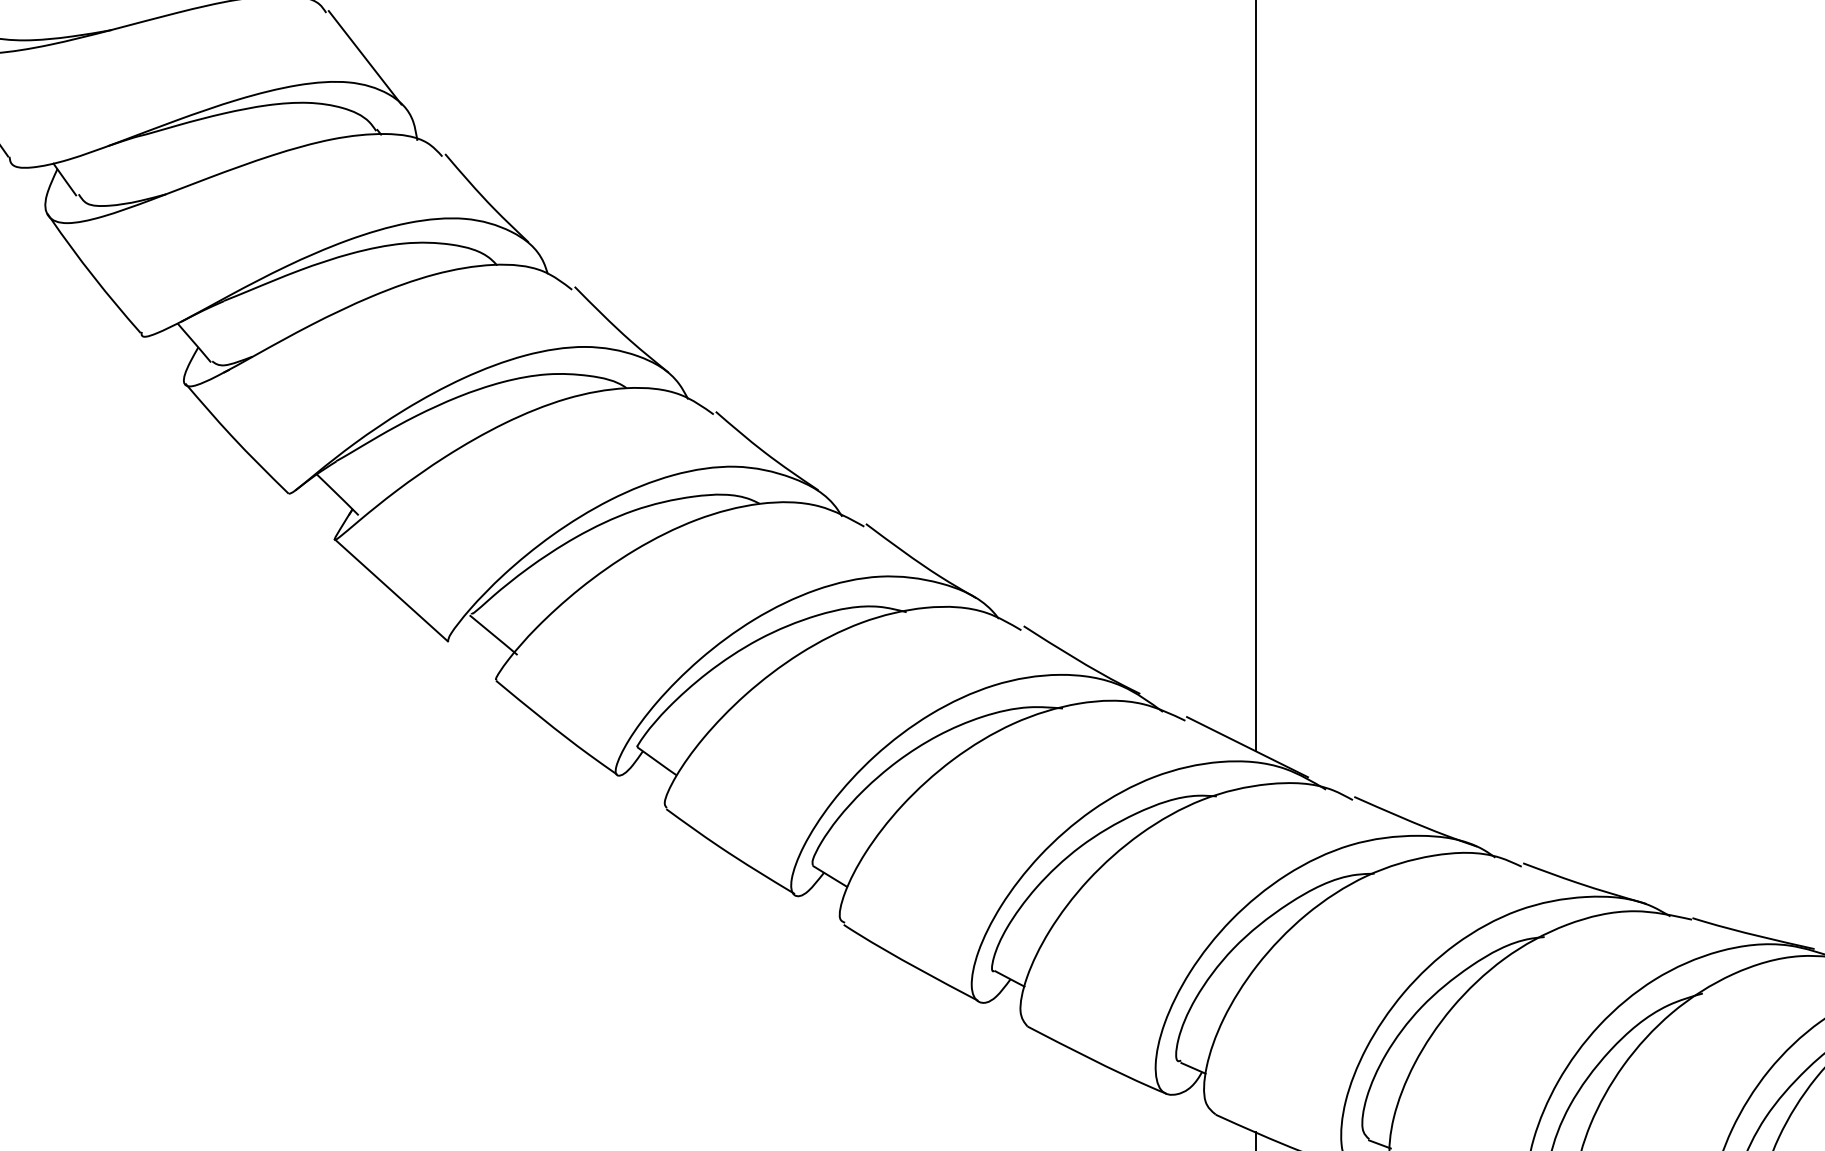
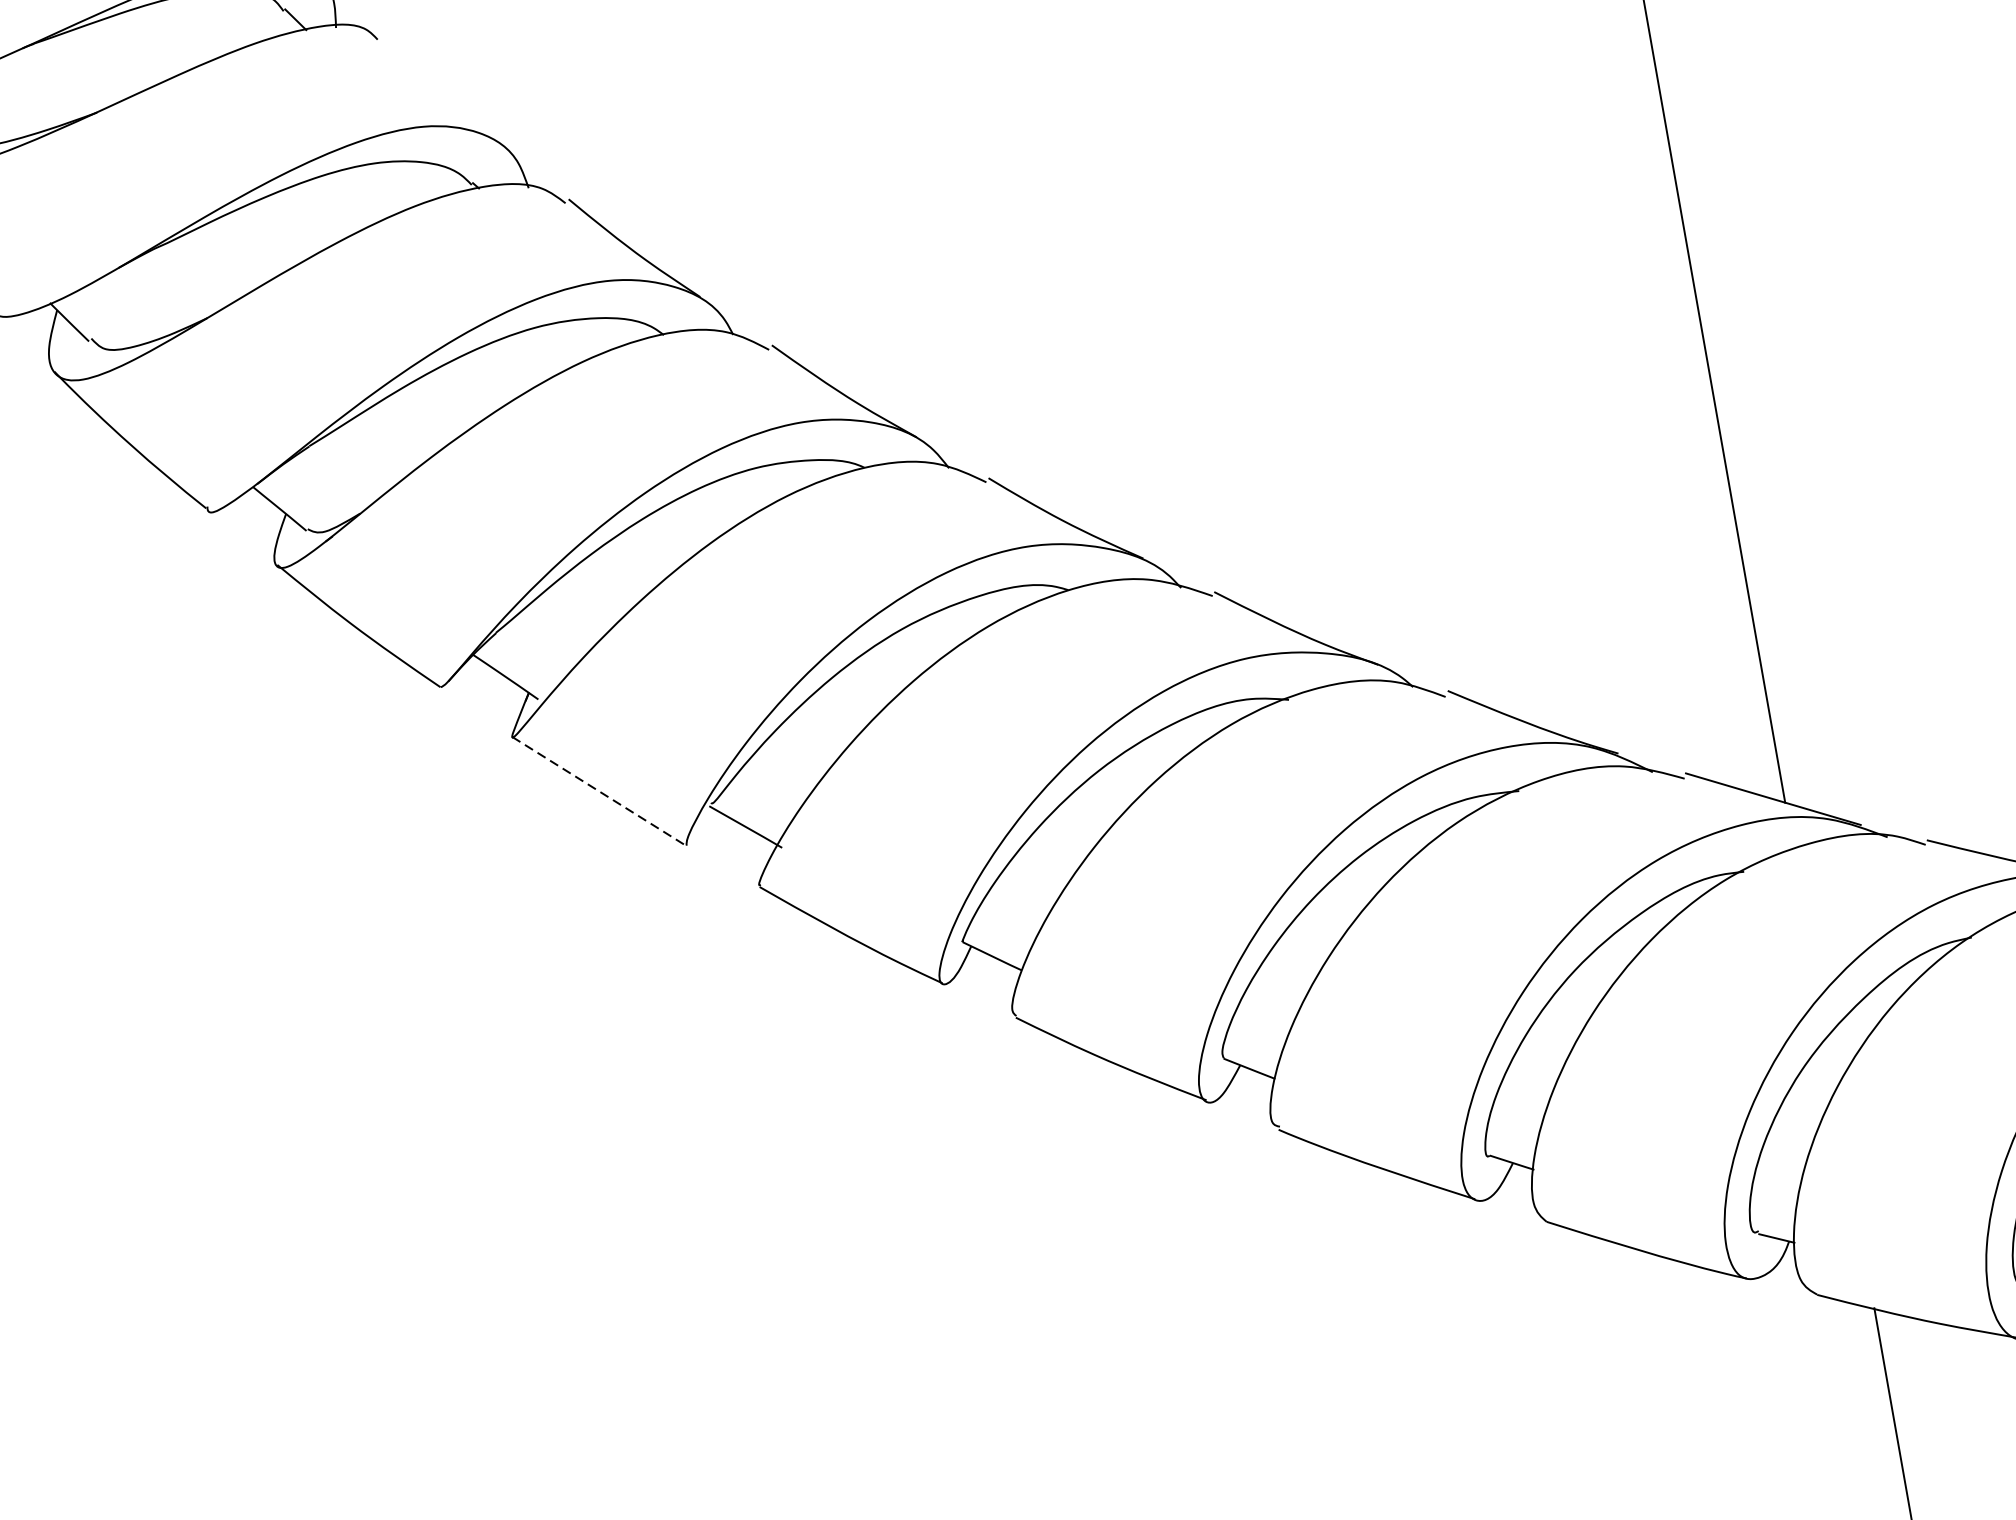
line: (364, 57) -> (438, 89), removed
line: (391, 590) -> (599, 791), solid -> dashed

